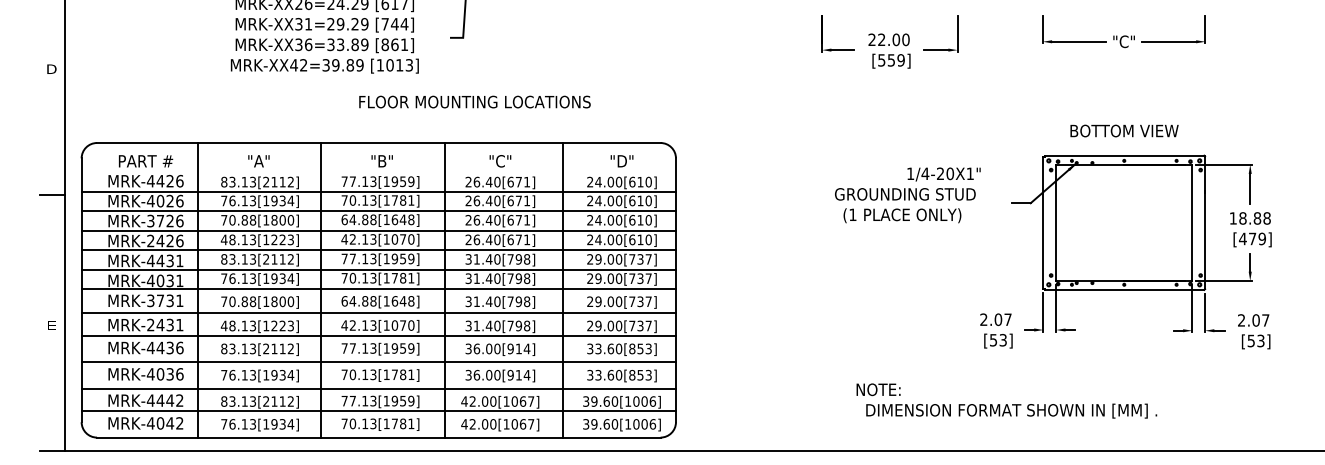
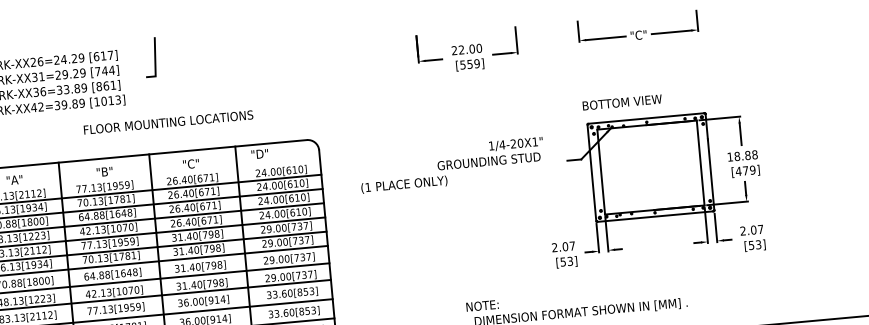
text: (1124, 130) -> (622, 102), moved
text: (621, 161) -> (259, 154), moved
text: (902, 215) -> (404, 184), moved

